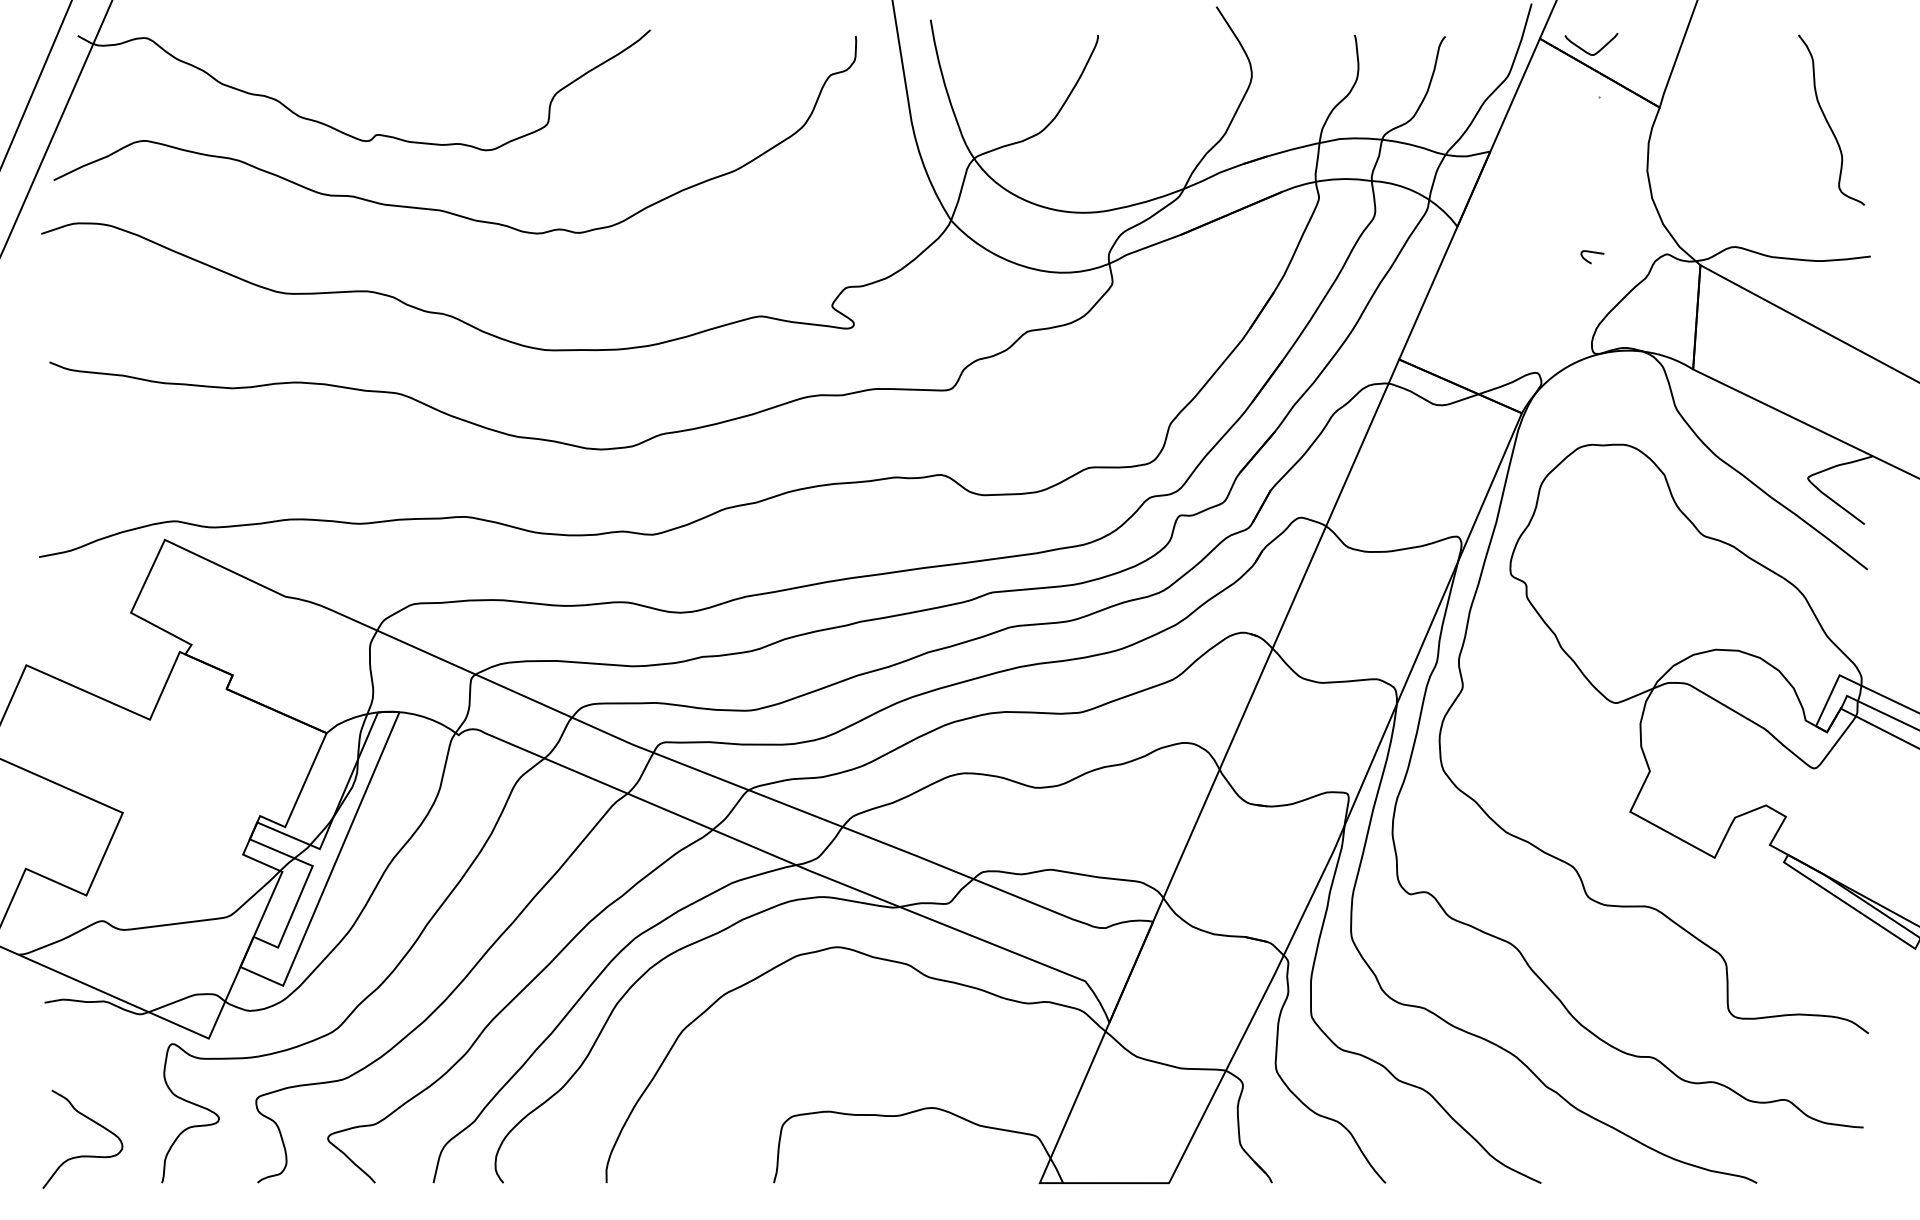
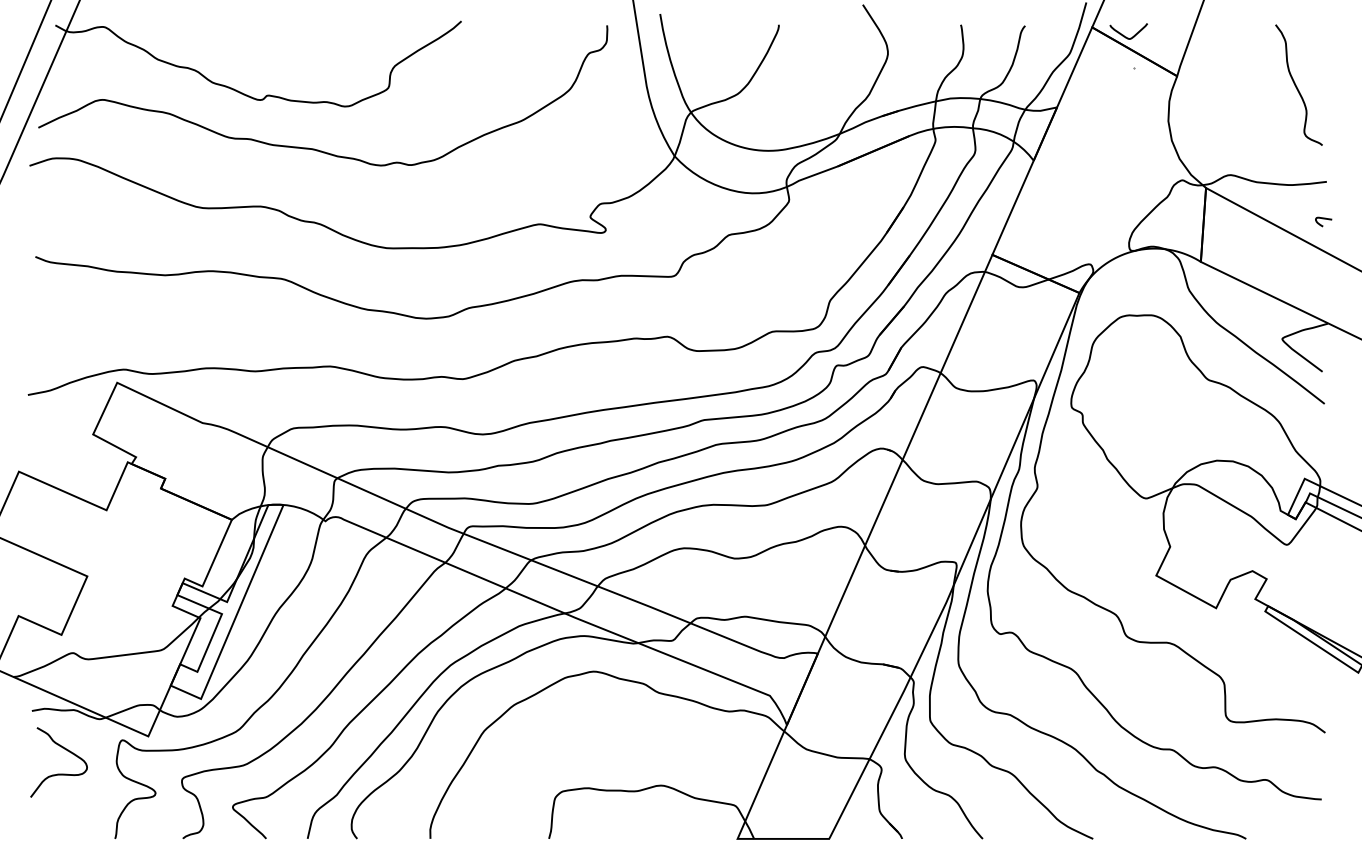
curve: (1593, 253) -> (1324, 219), moved
curve: (82, 1155) -> (58, 773), moved

